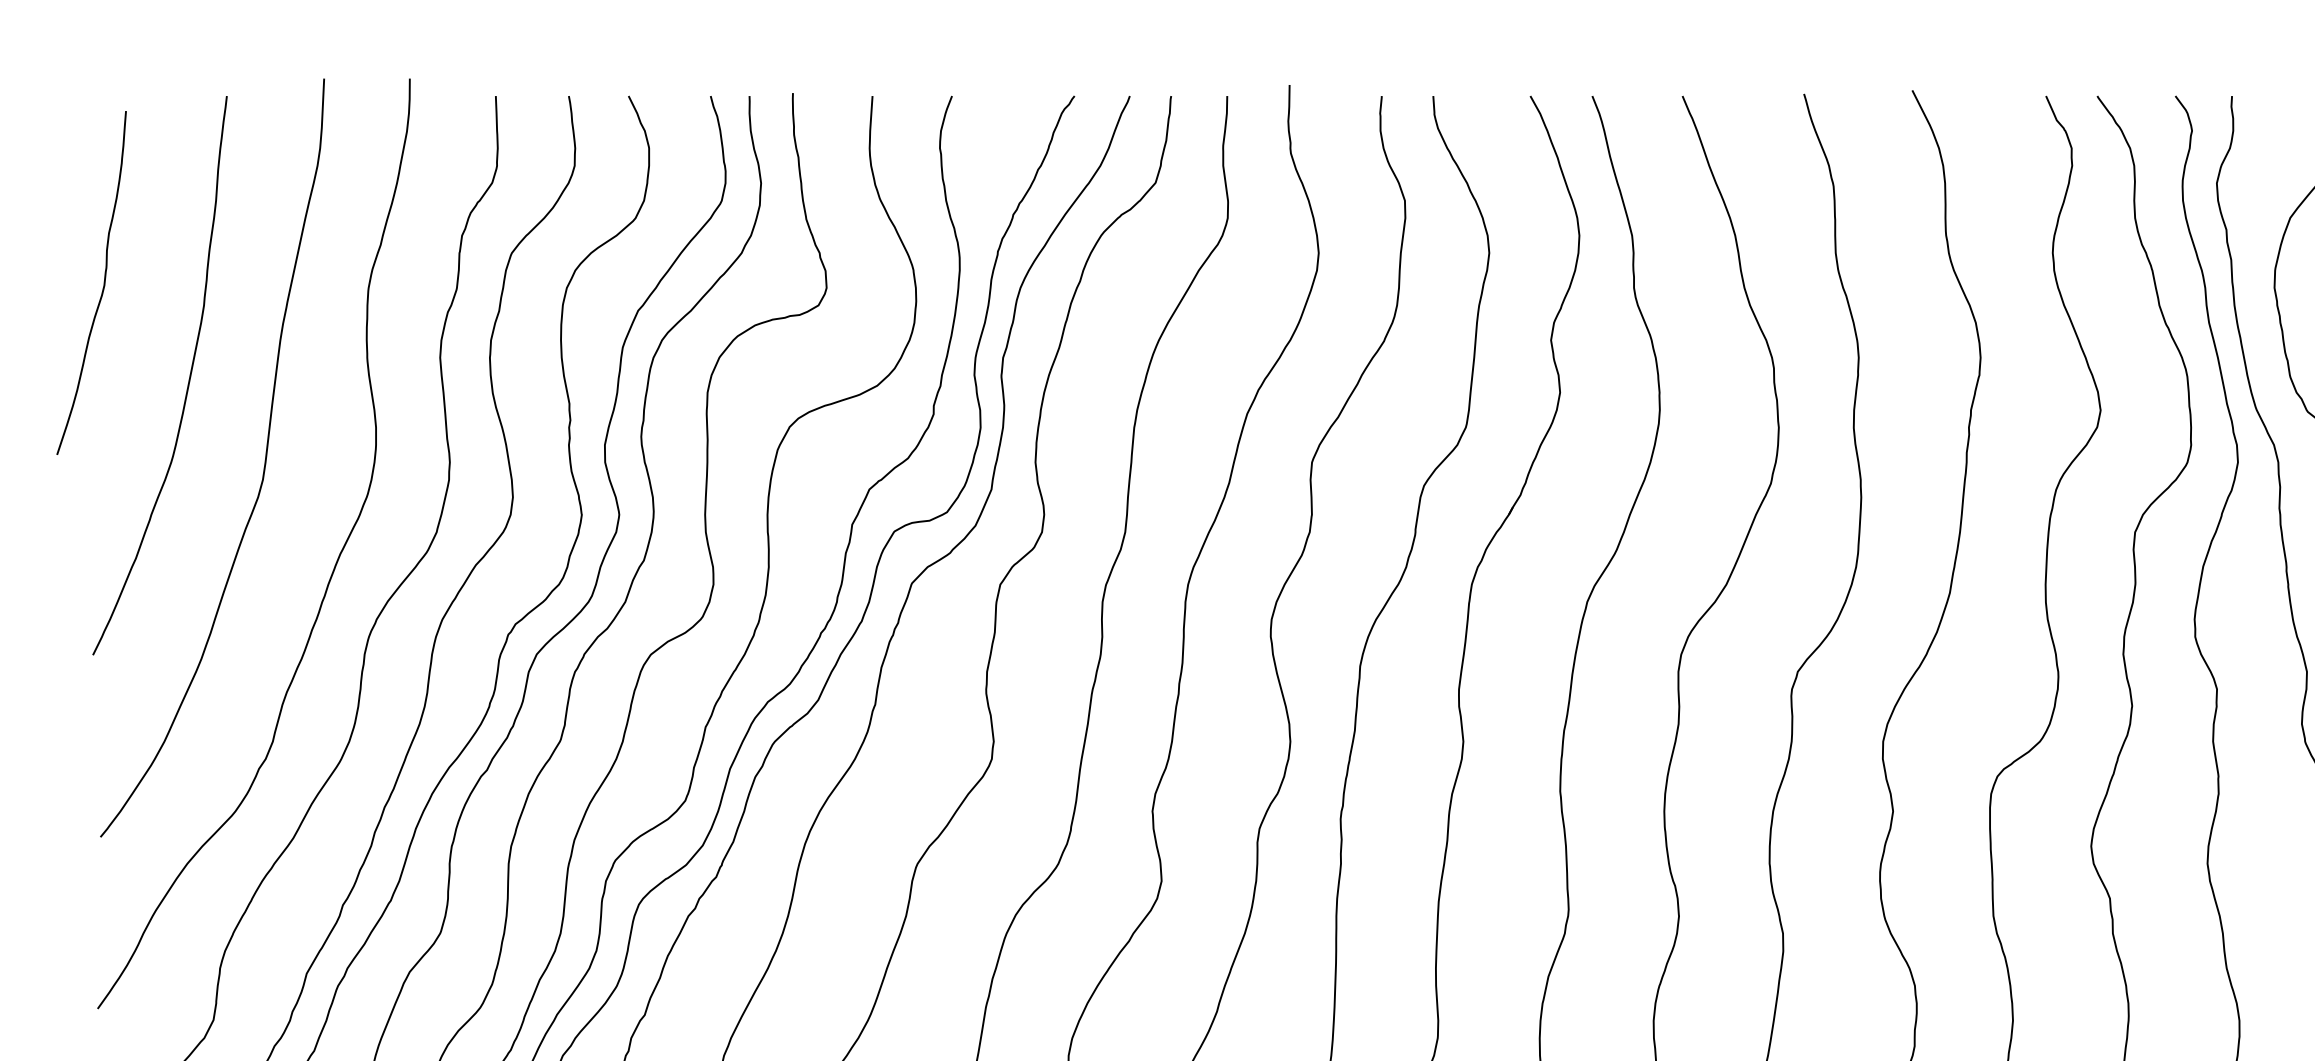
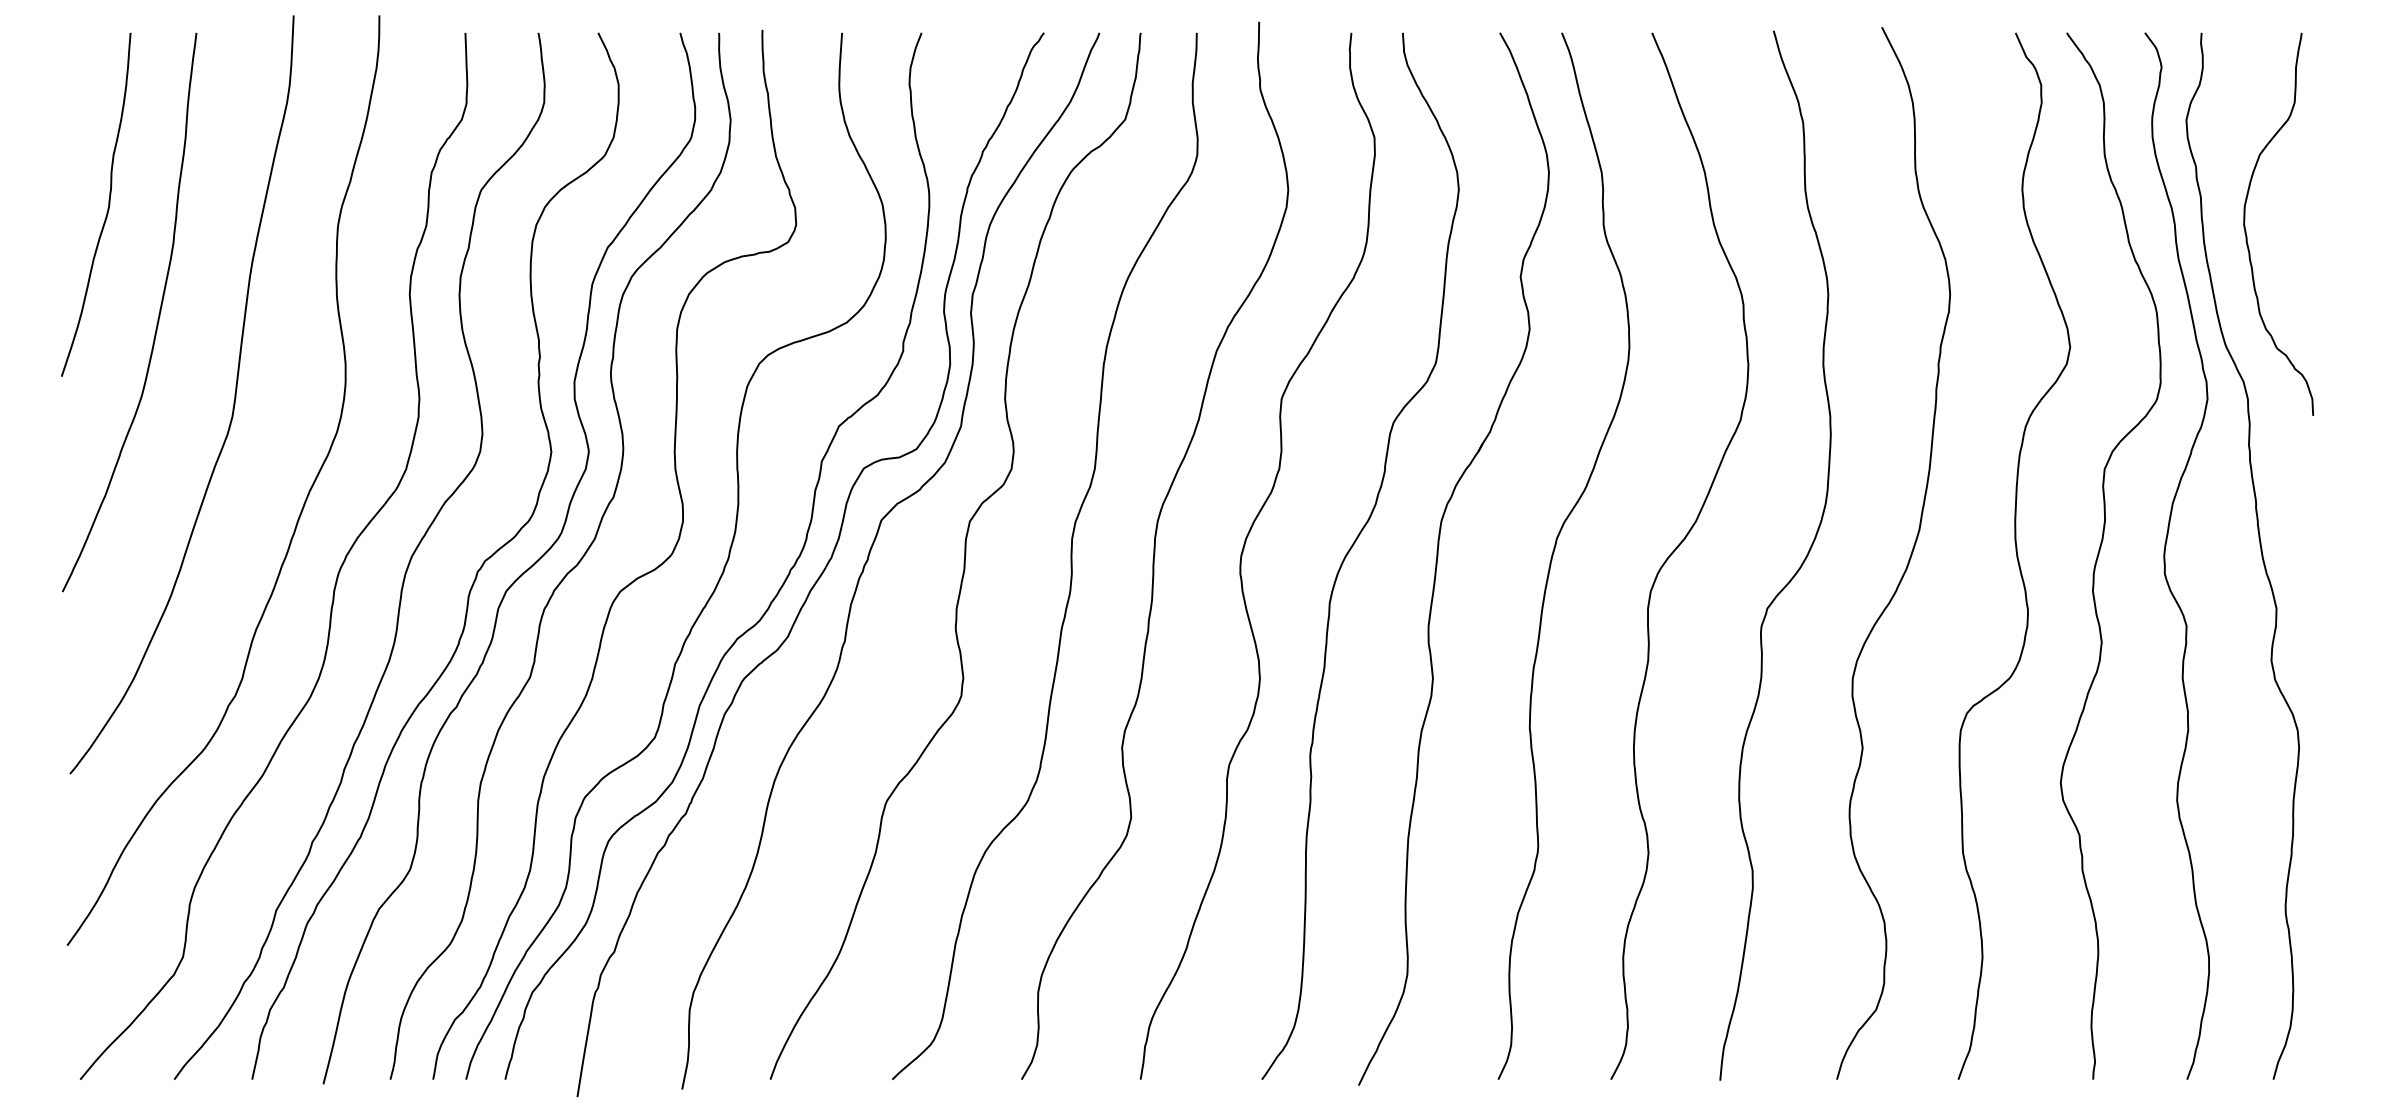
curve: (102, 286) -> (107, 208), moved

